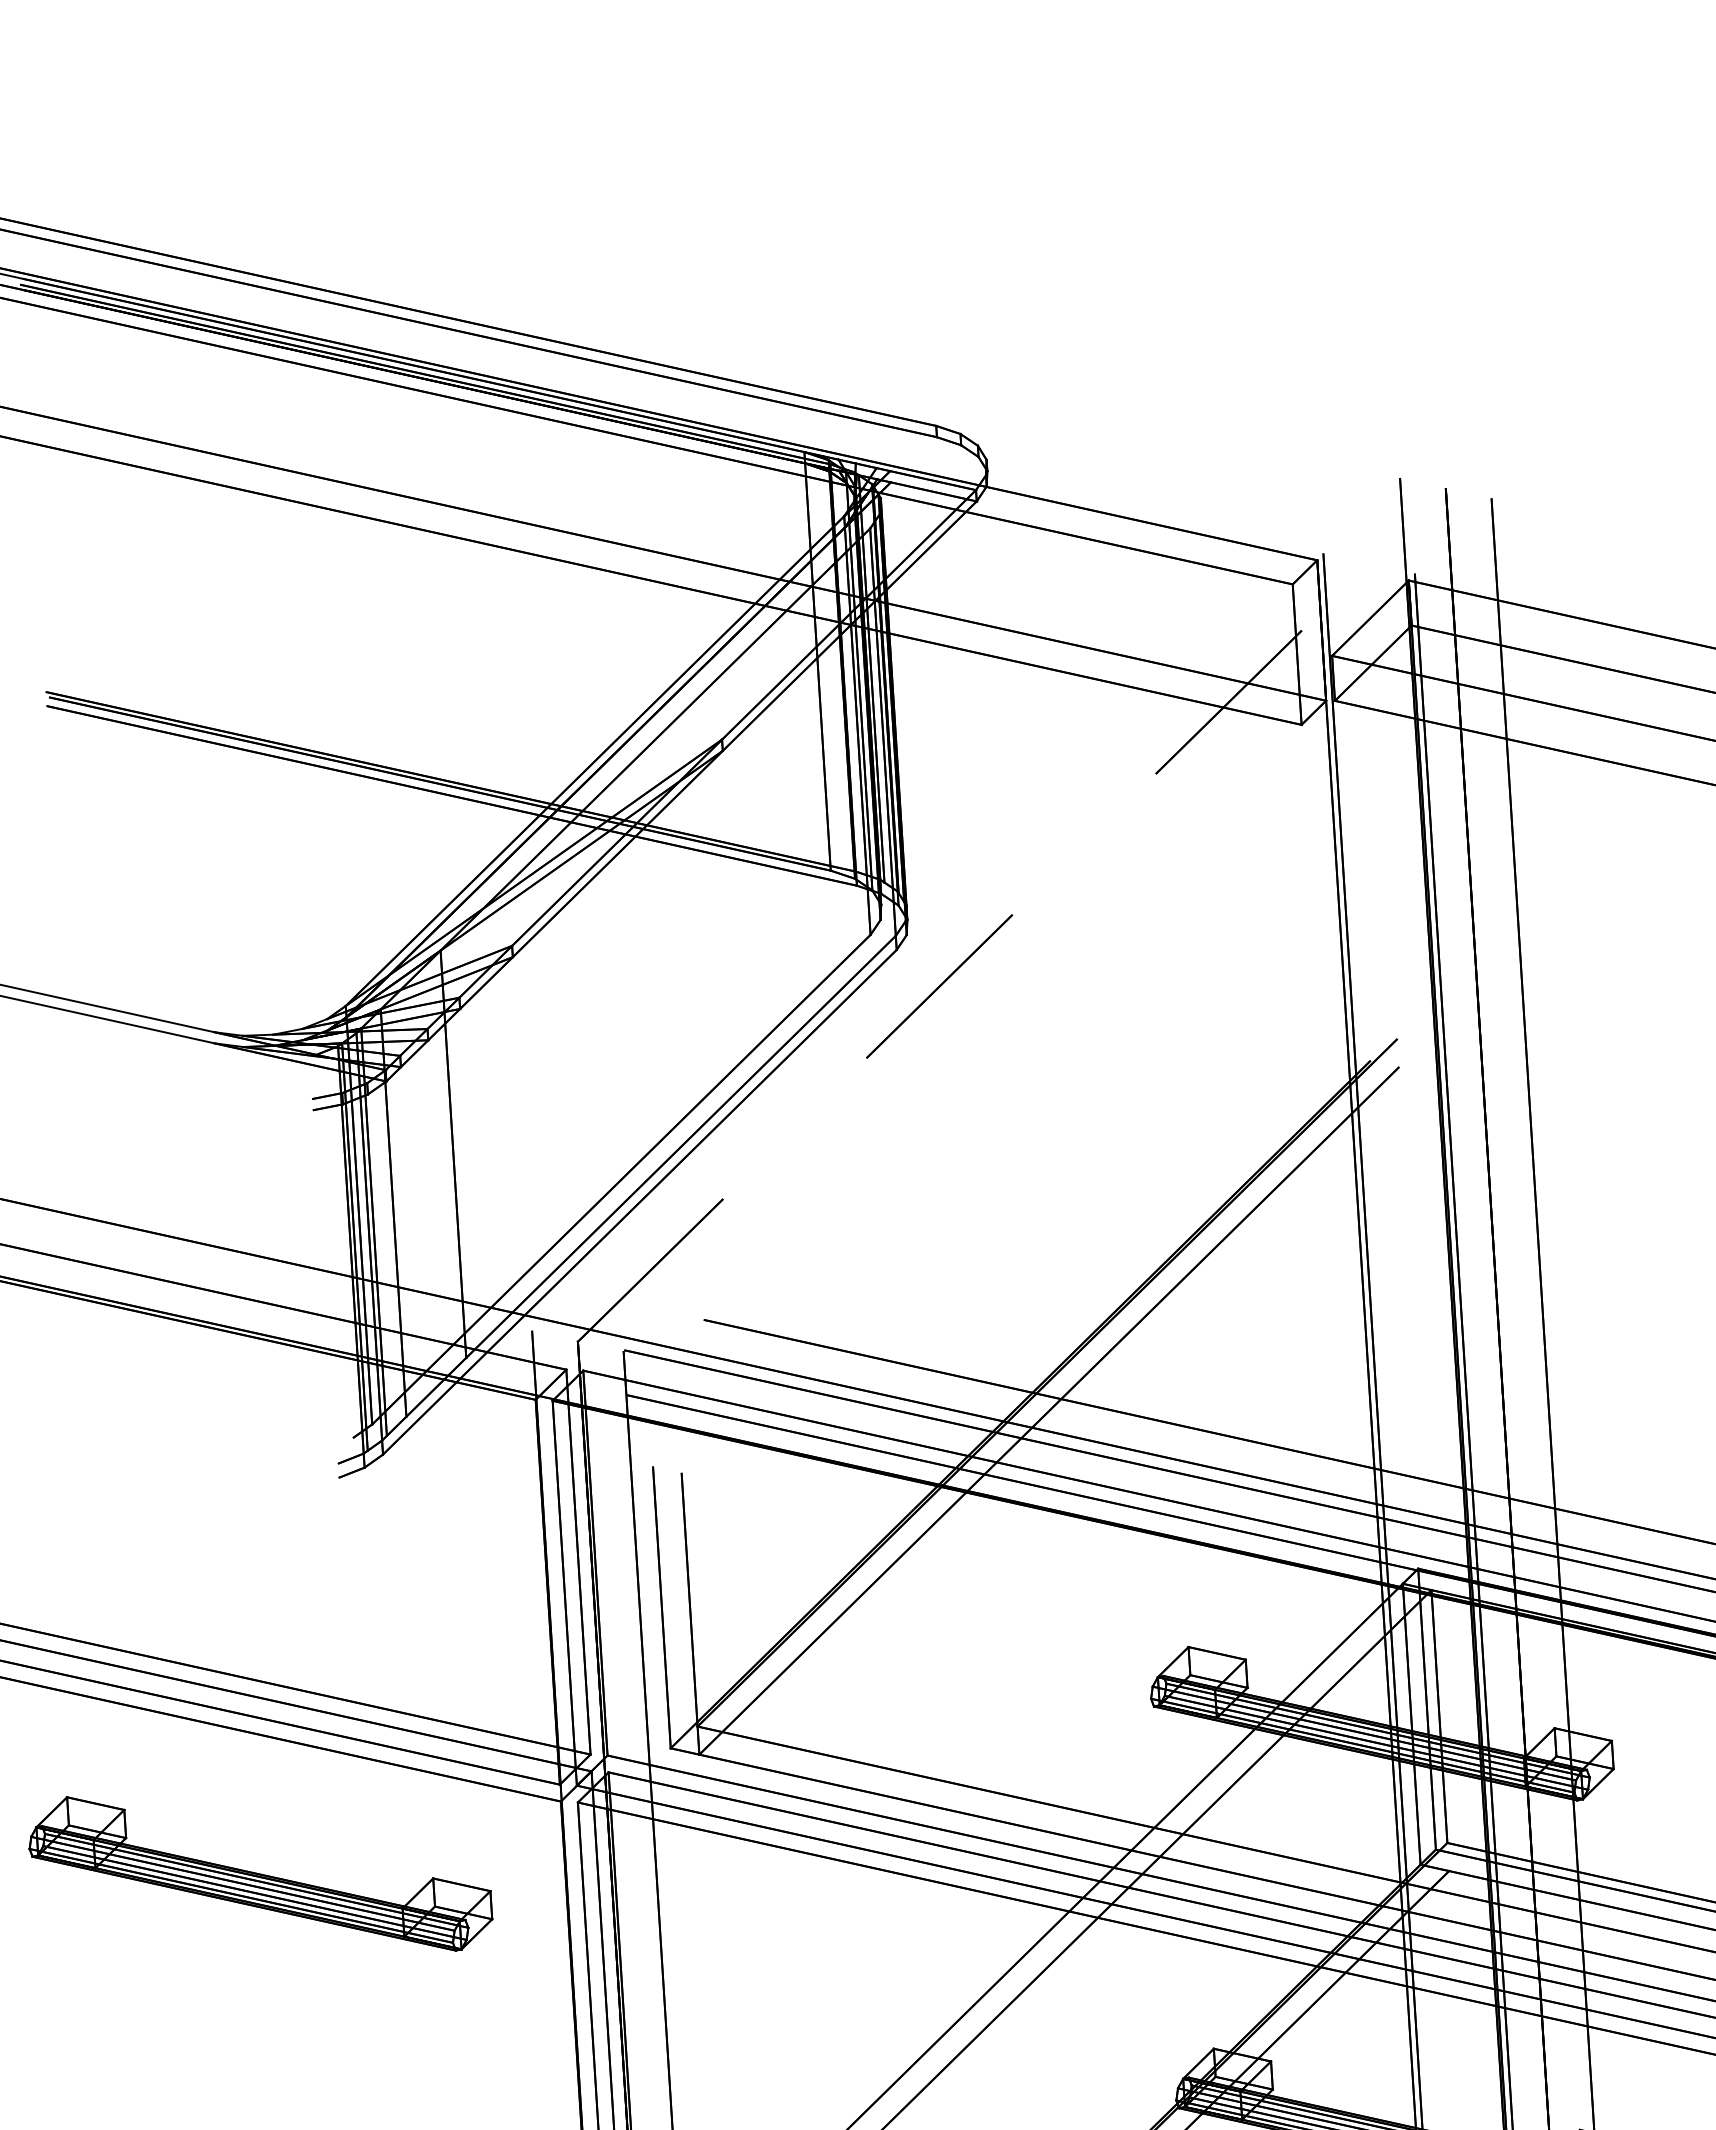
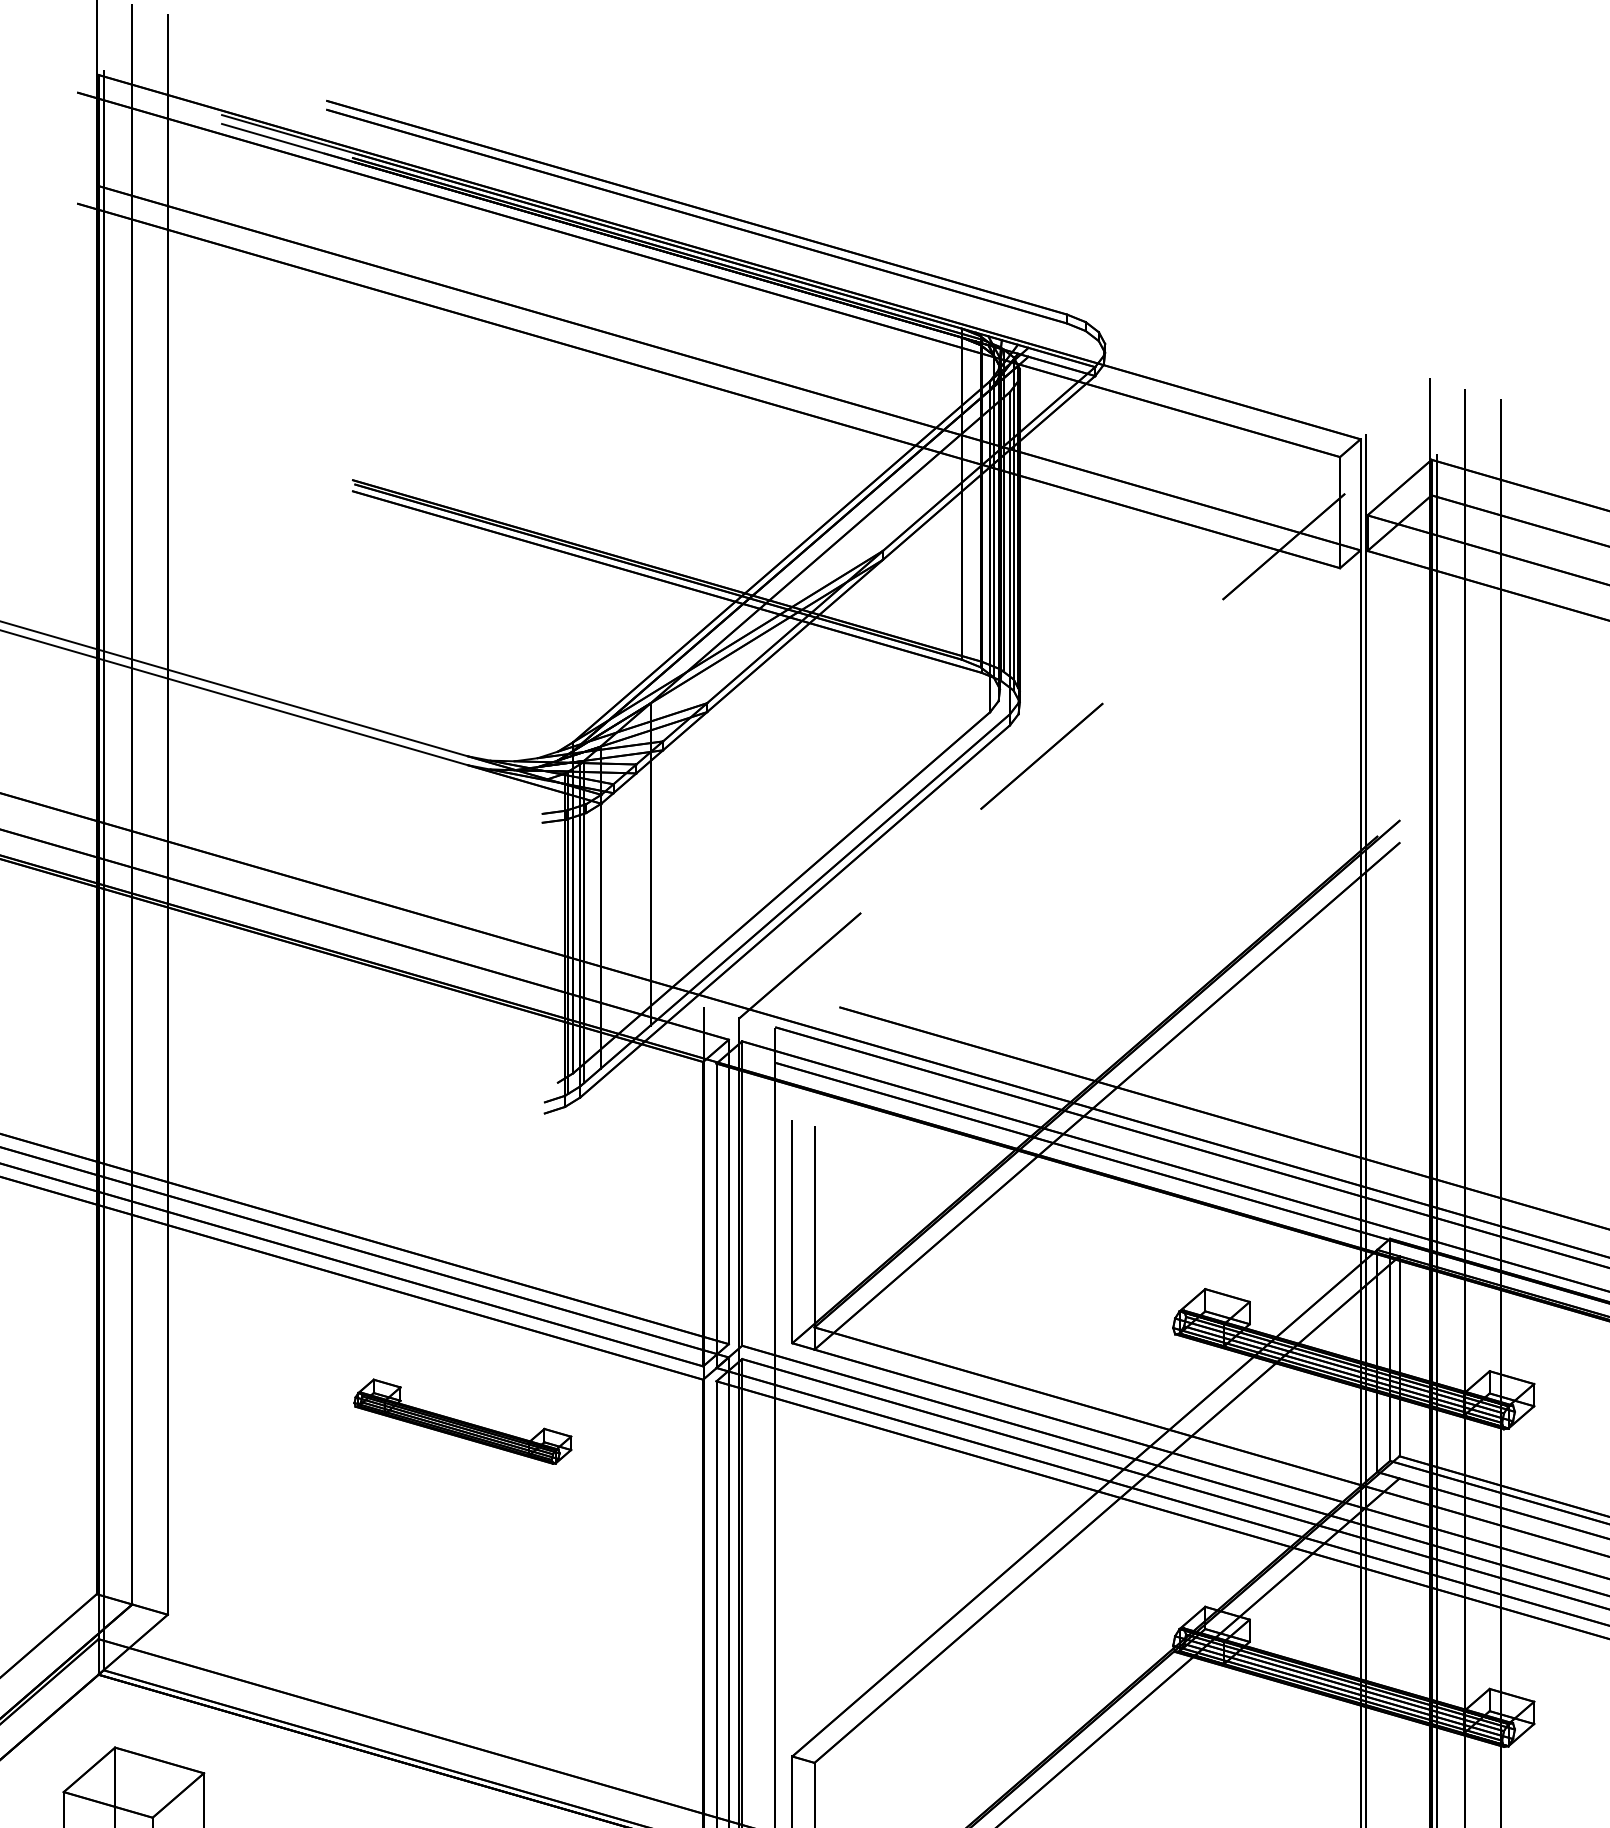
part: (259, 1873) -> (462, 1421), size x0.6

